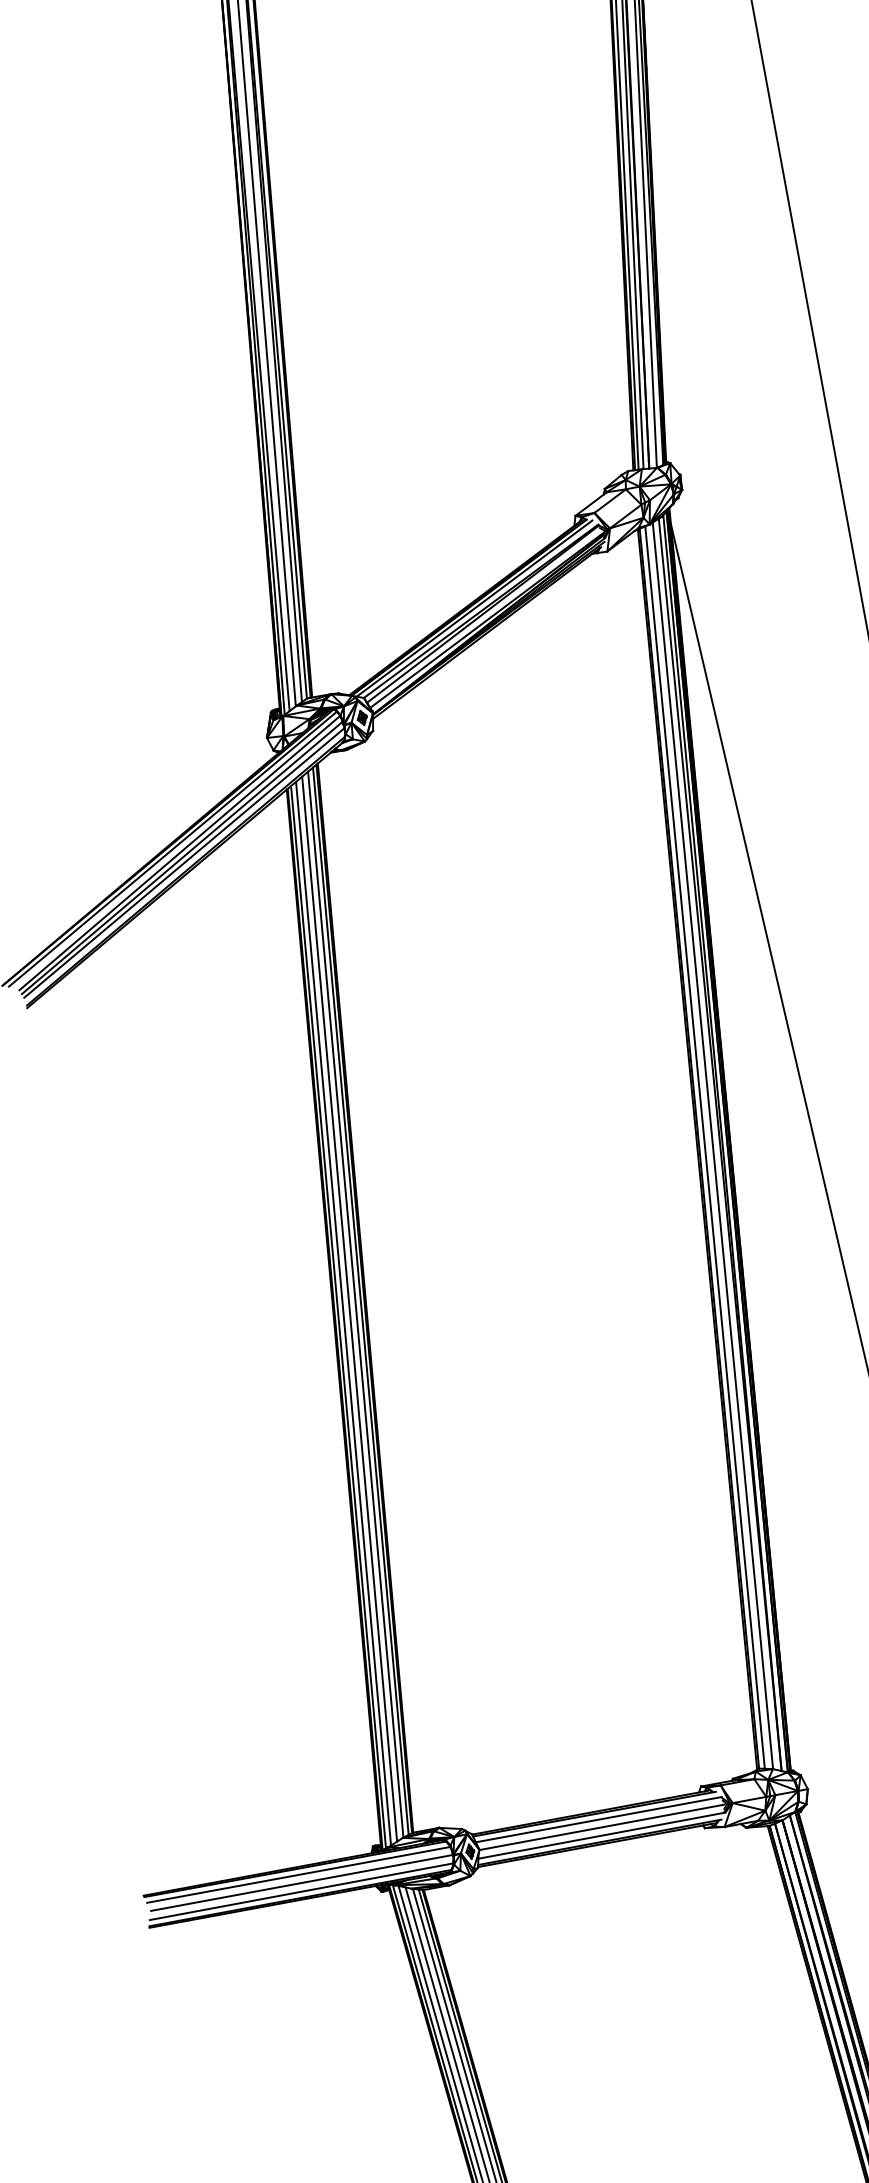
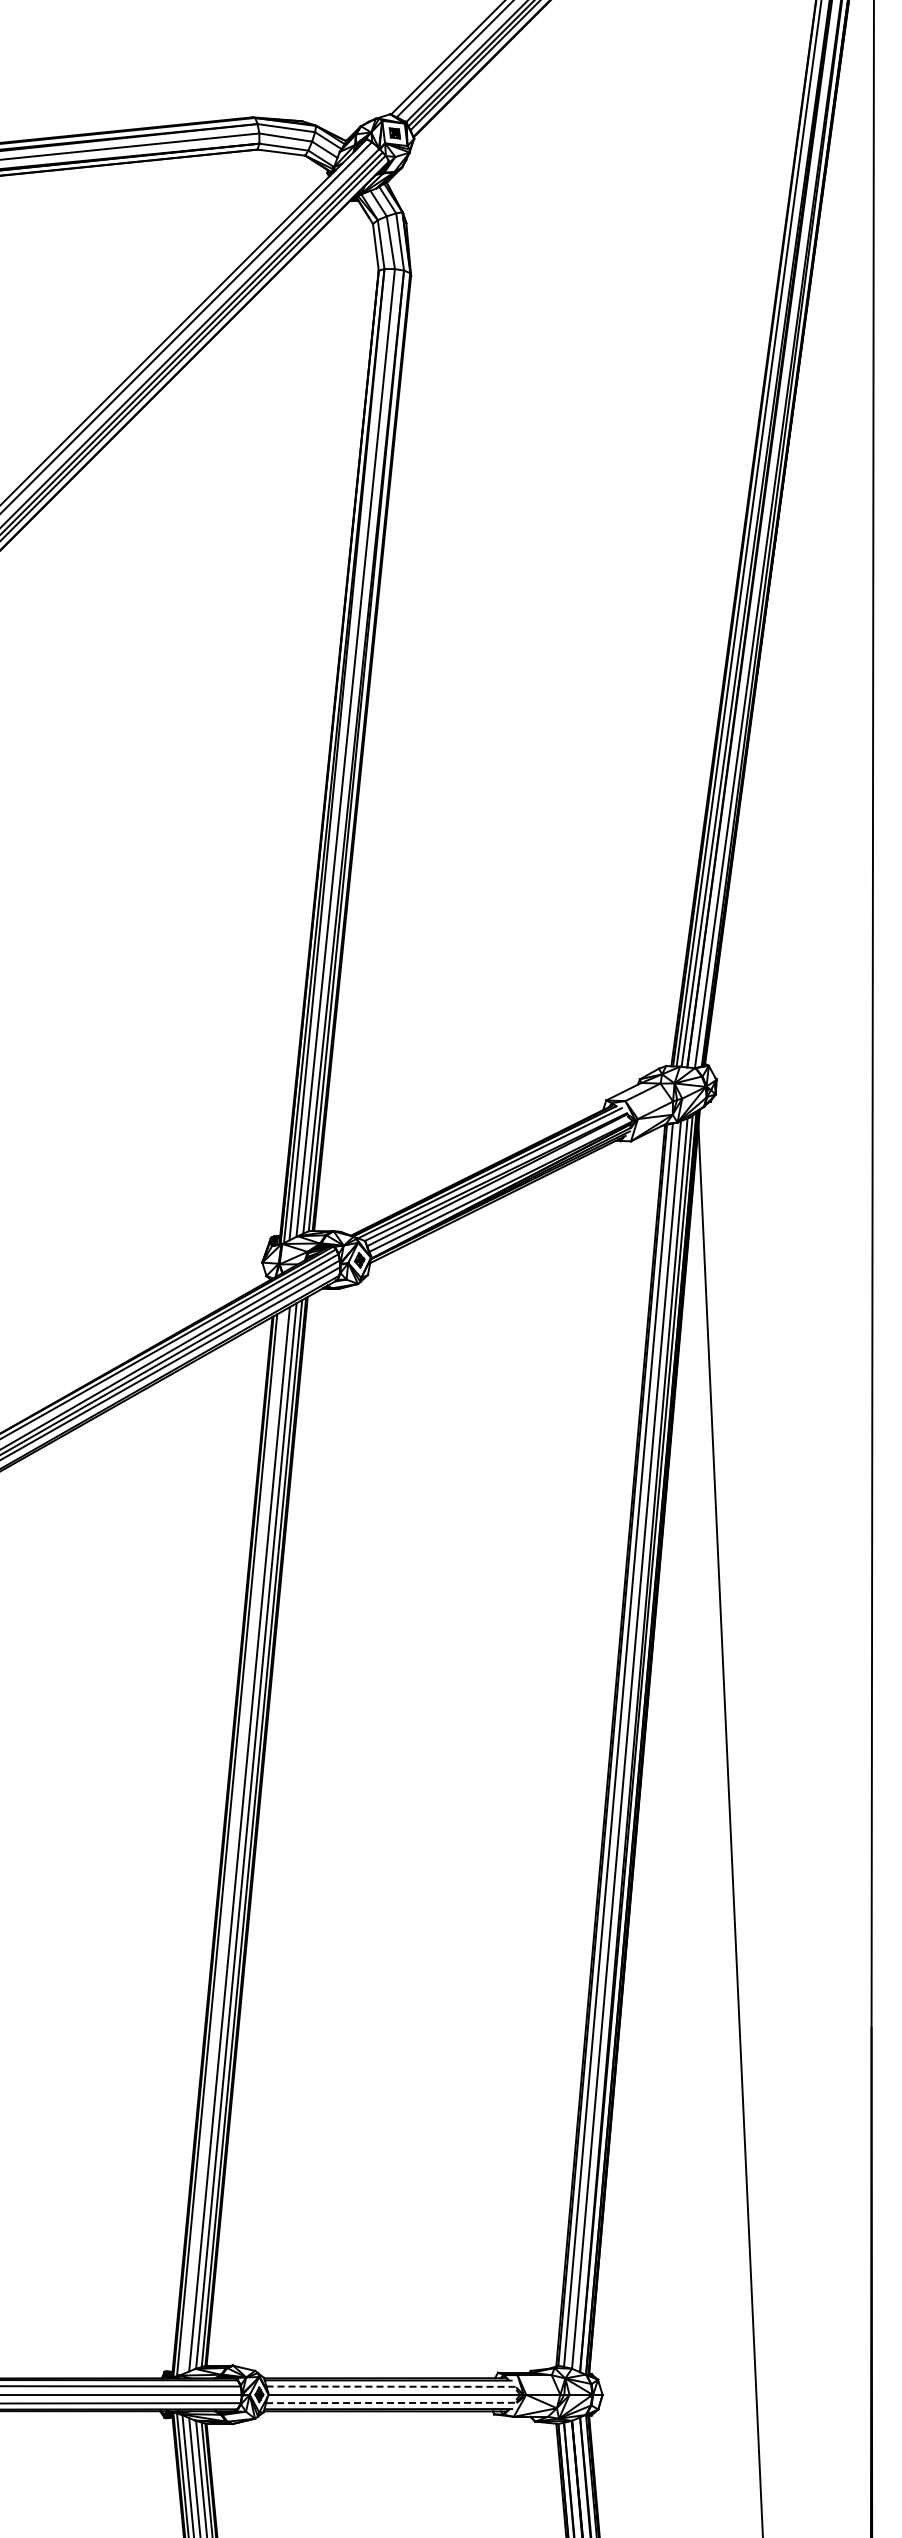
line: (343, 1313) -> (232, 1842), removed
line: (599, 1819) -> (392, 2386), solid -> dashed
line: (601, 1835) -> (391, 2402), solid -> dashed

